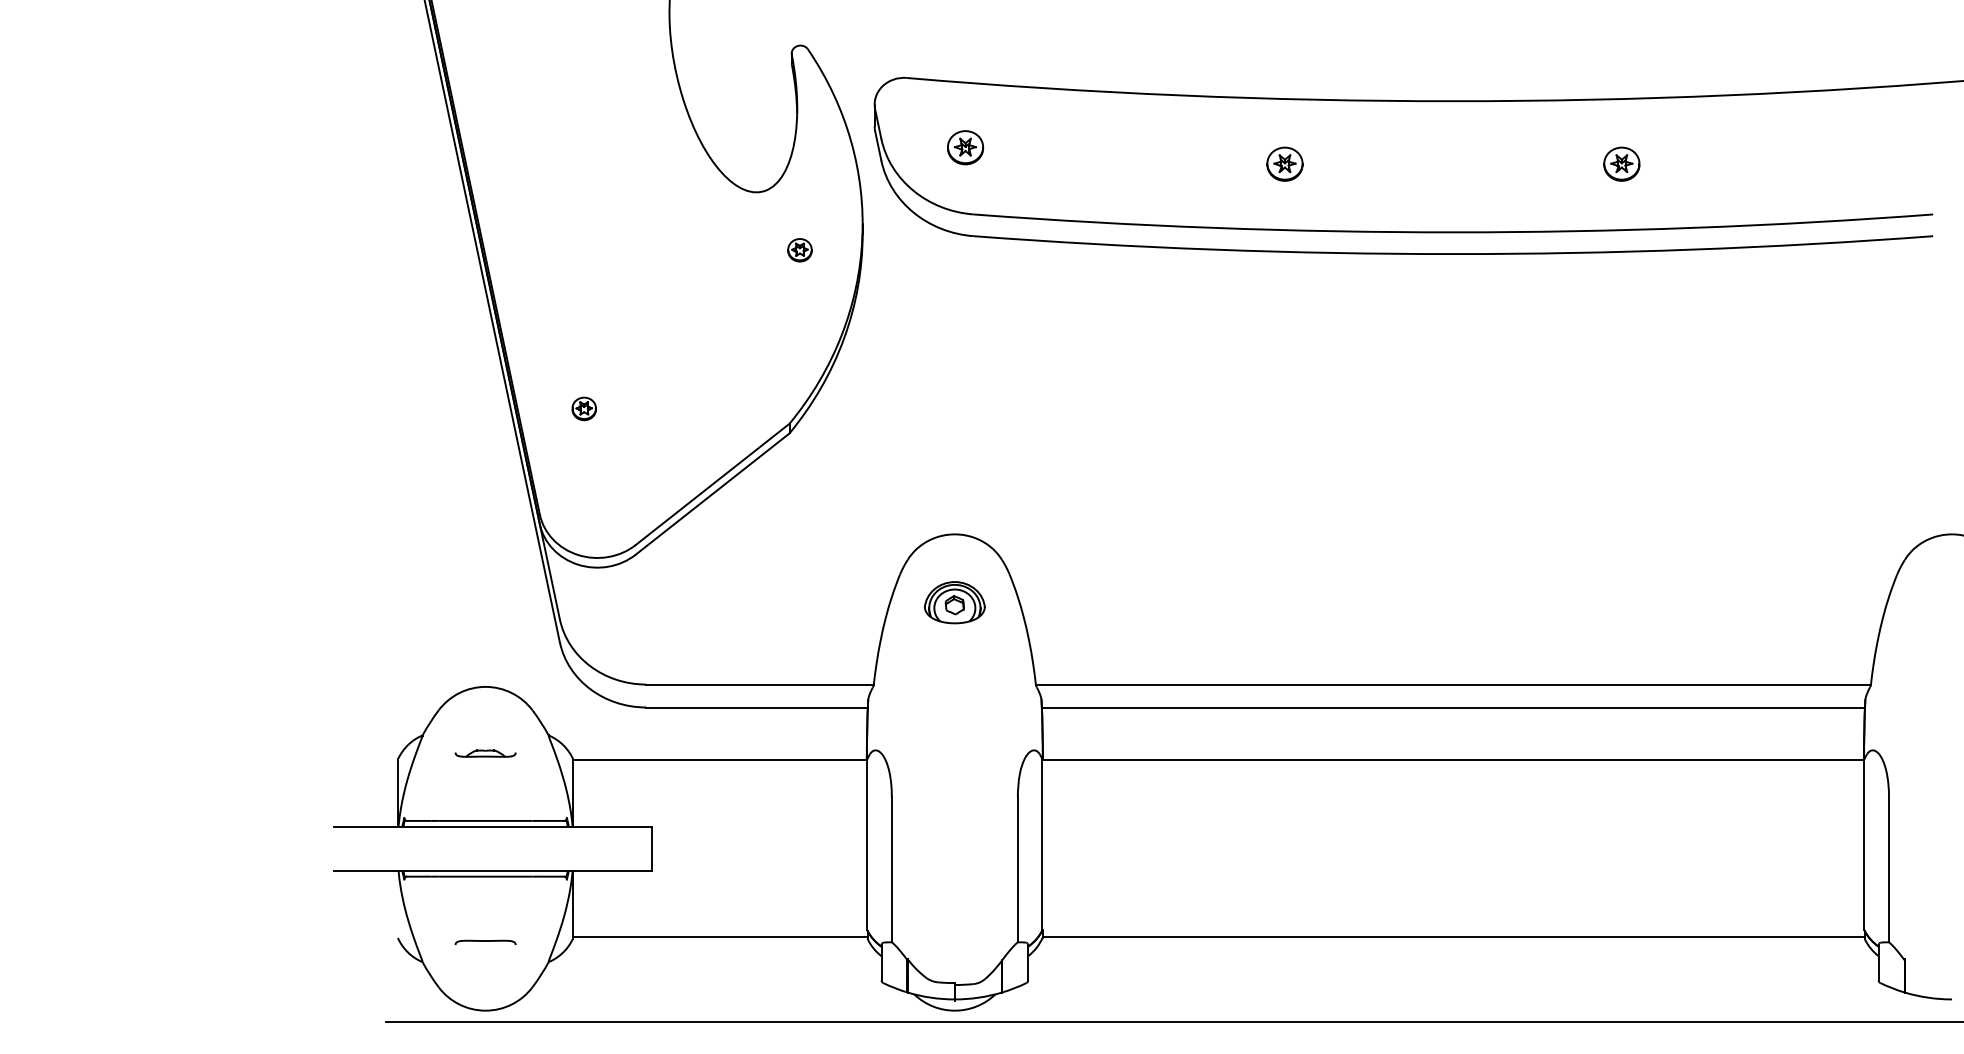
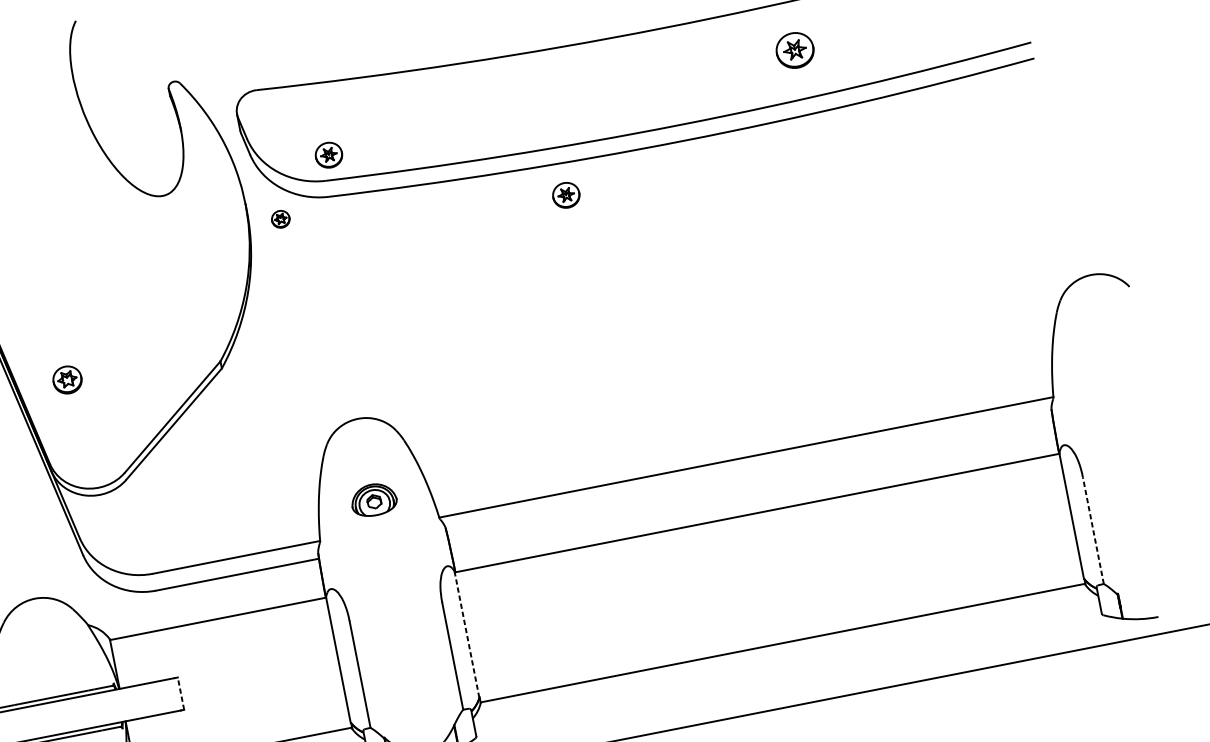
part: (965, 147) -> (328, 155), moved
part: (1284, 163) -> (565, 194), moved
part: (1621, 163) -> (794, 49), size x1.4
part: (799, 250) -> (280, 219), moved
part: (583, 408) -> (66, 379), size x1.6
part: (954, 602) -> (373, 499), moved
line: (1453, 707) -> (749, 474), removed
part: (485, 753) -> (44, 647), removed
line: (1042, 844) -> (467, 634), solid -> dashed
line: (652, 848) -> (181, 693), solid -> dashed
line: (1888, 869) -> (1092, 530), solid -> dashed

